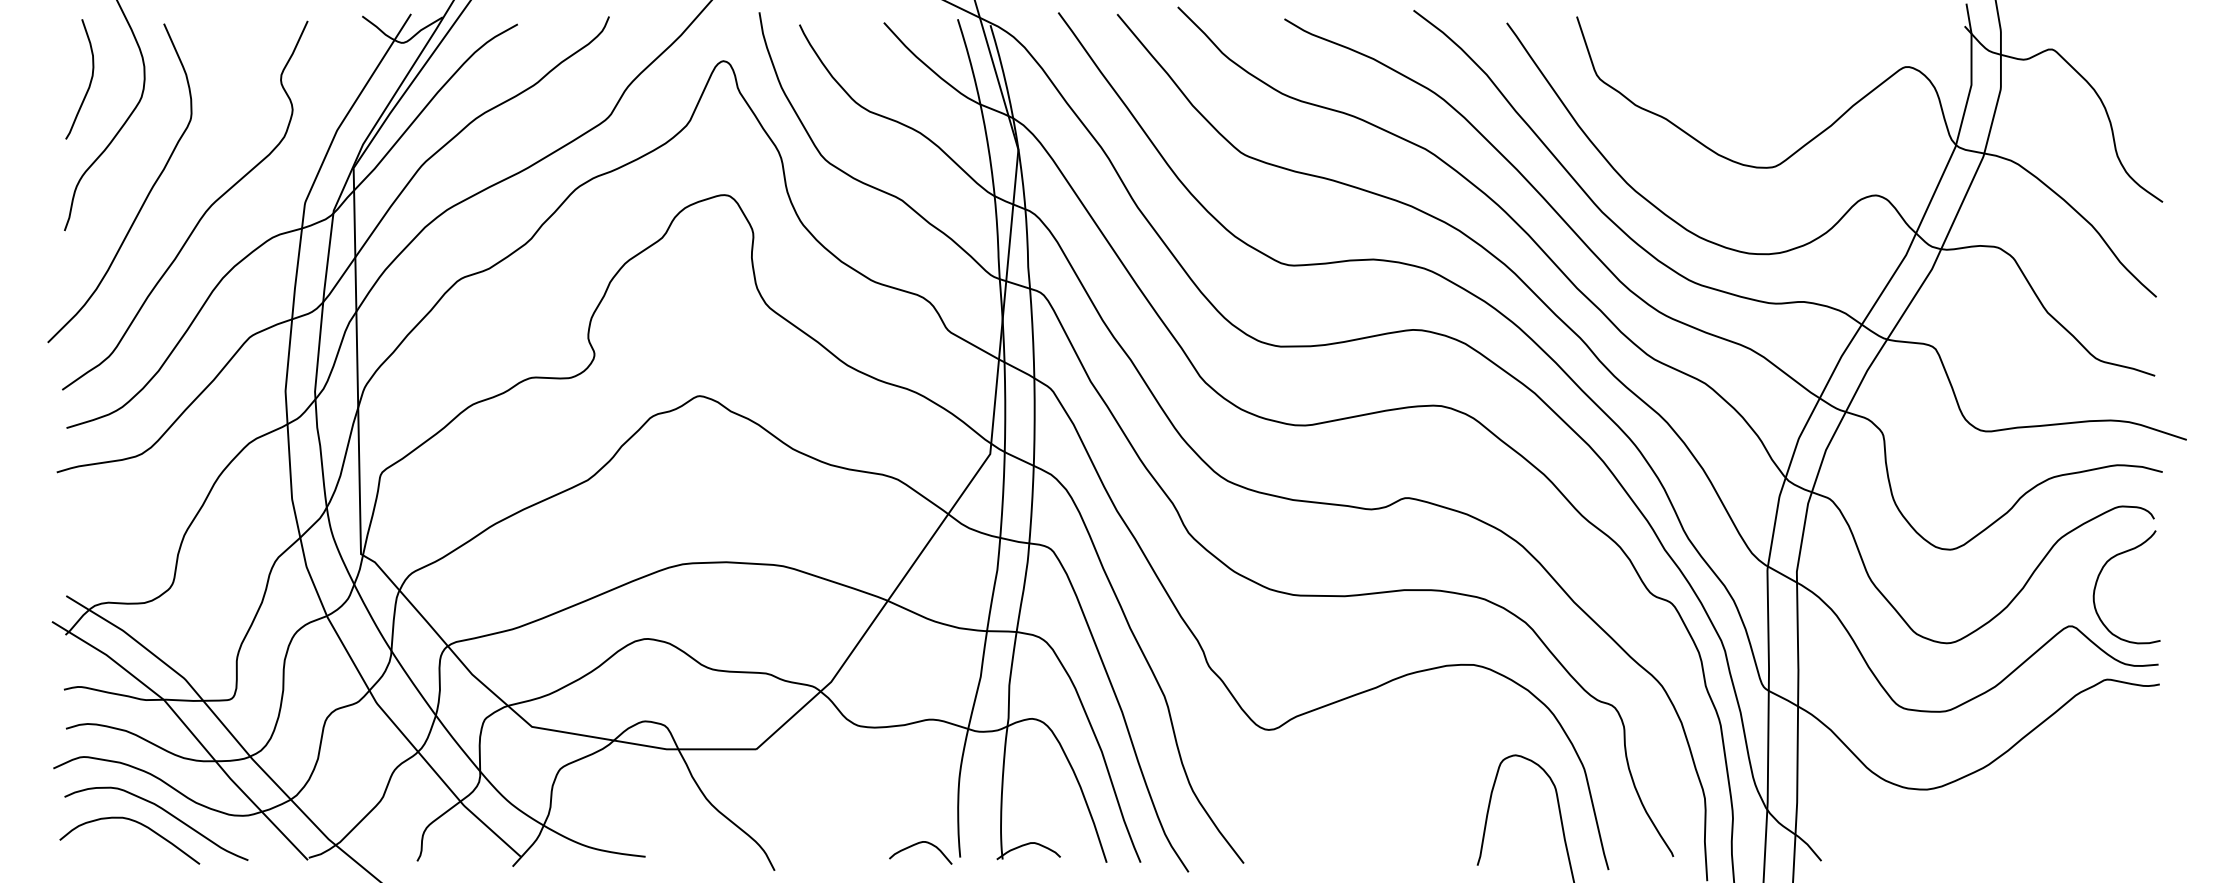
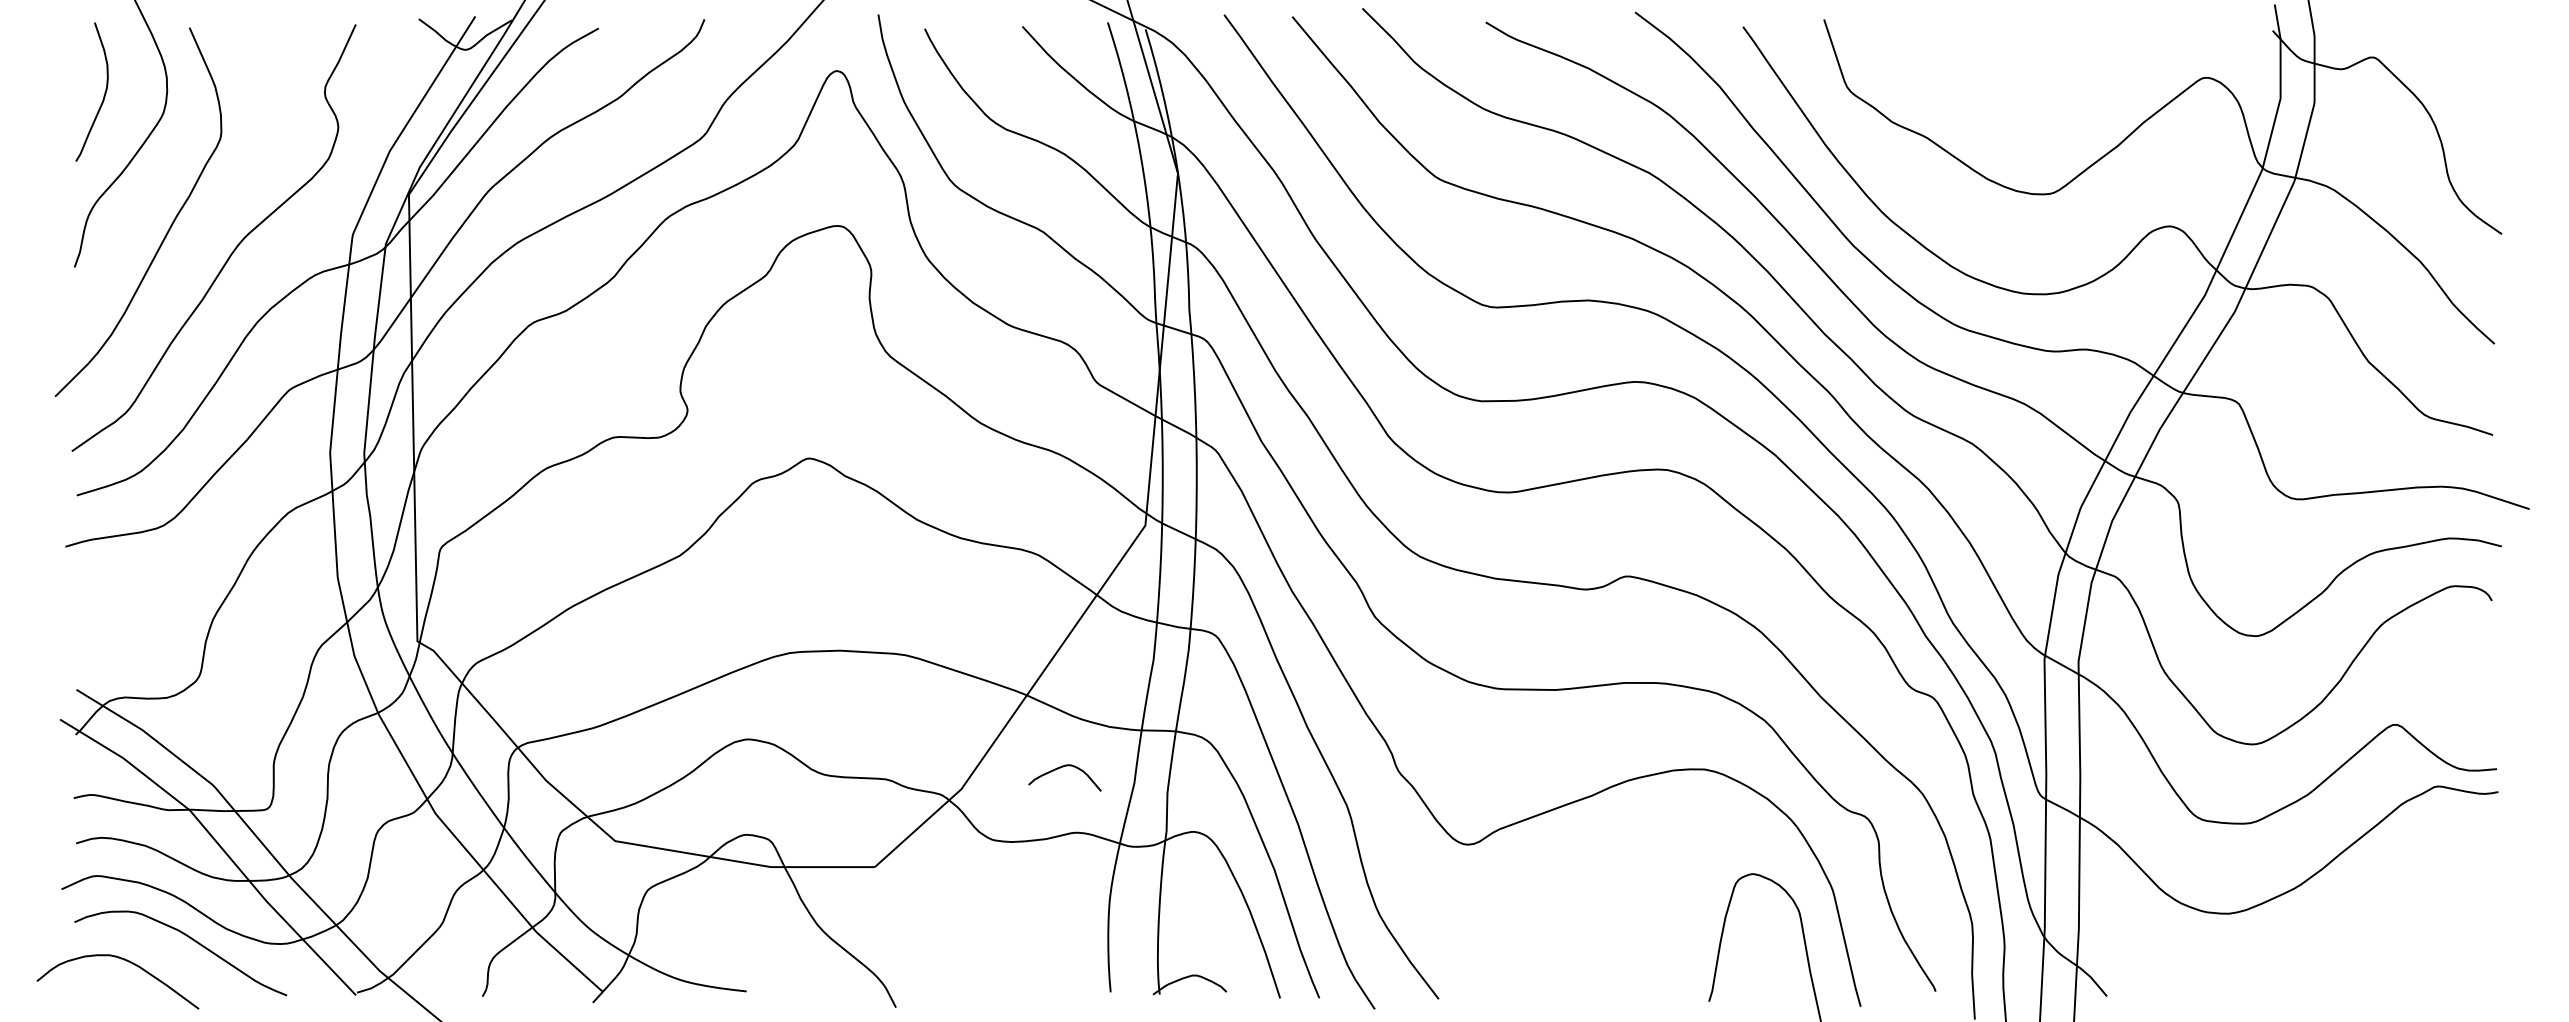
curve: (2101, 573) -> (2430, 663), removed
curve: (137, 823) -> (126, 961), moved
curve: (916, 844) -> (1060, 768), moved

